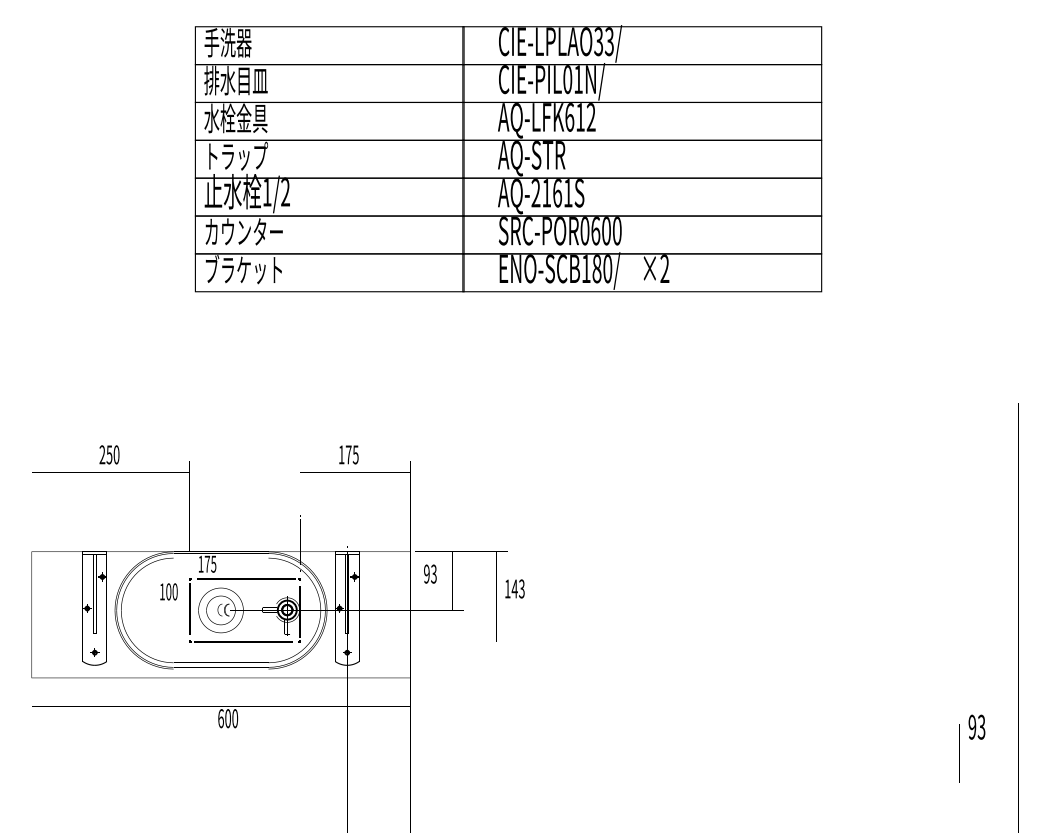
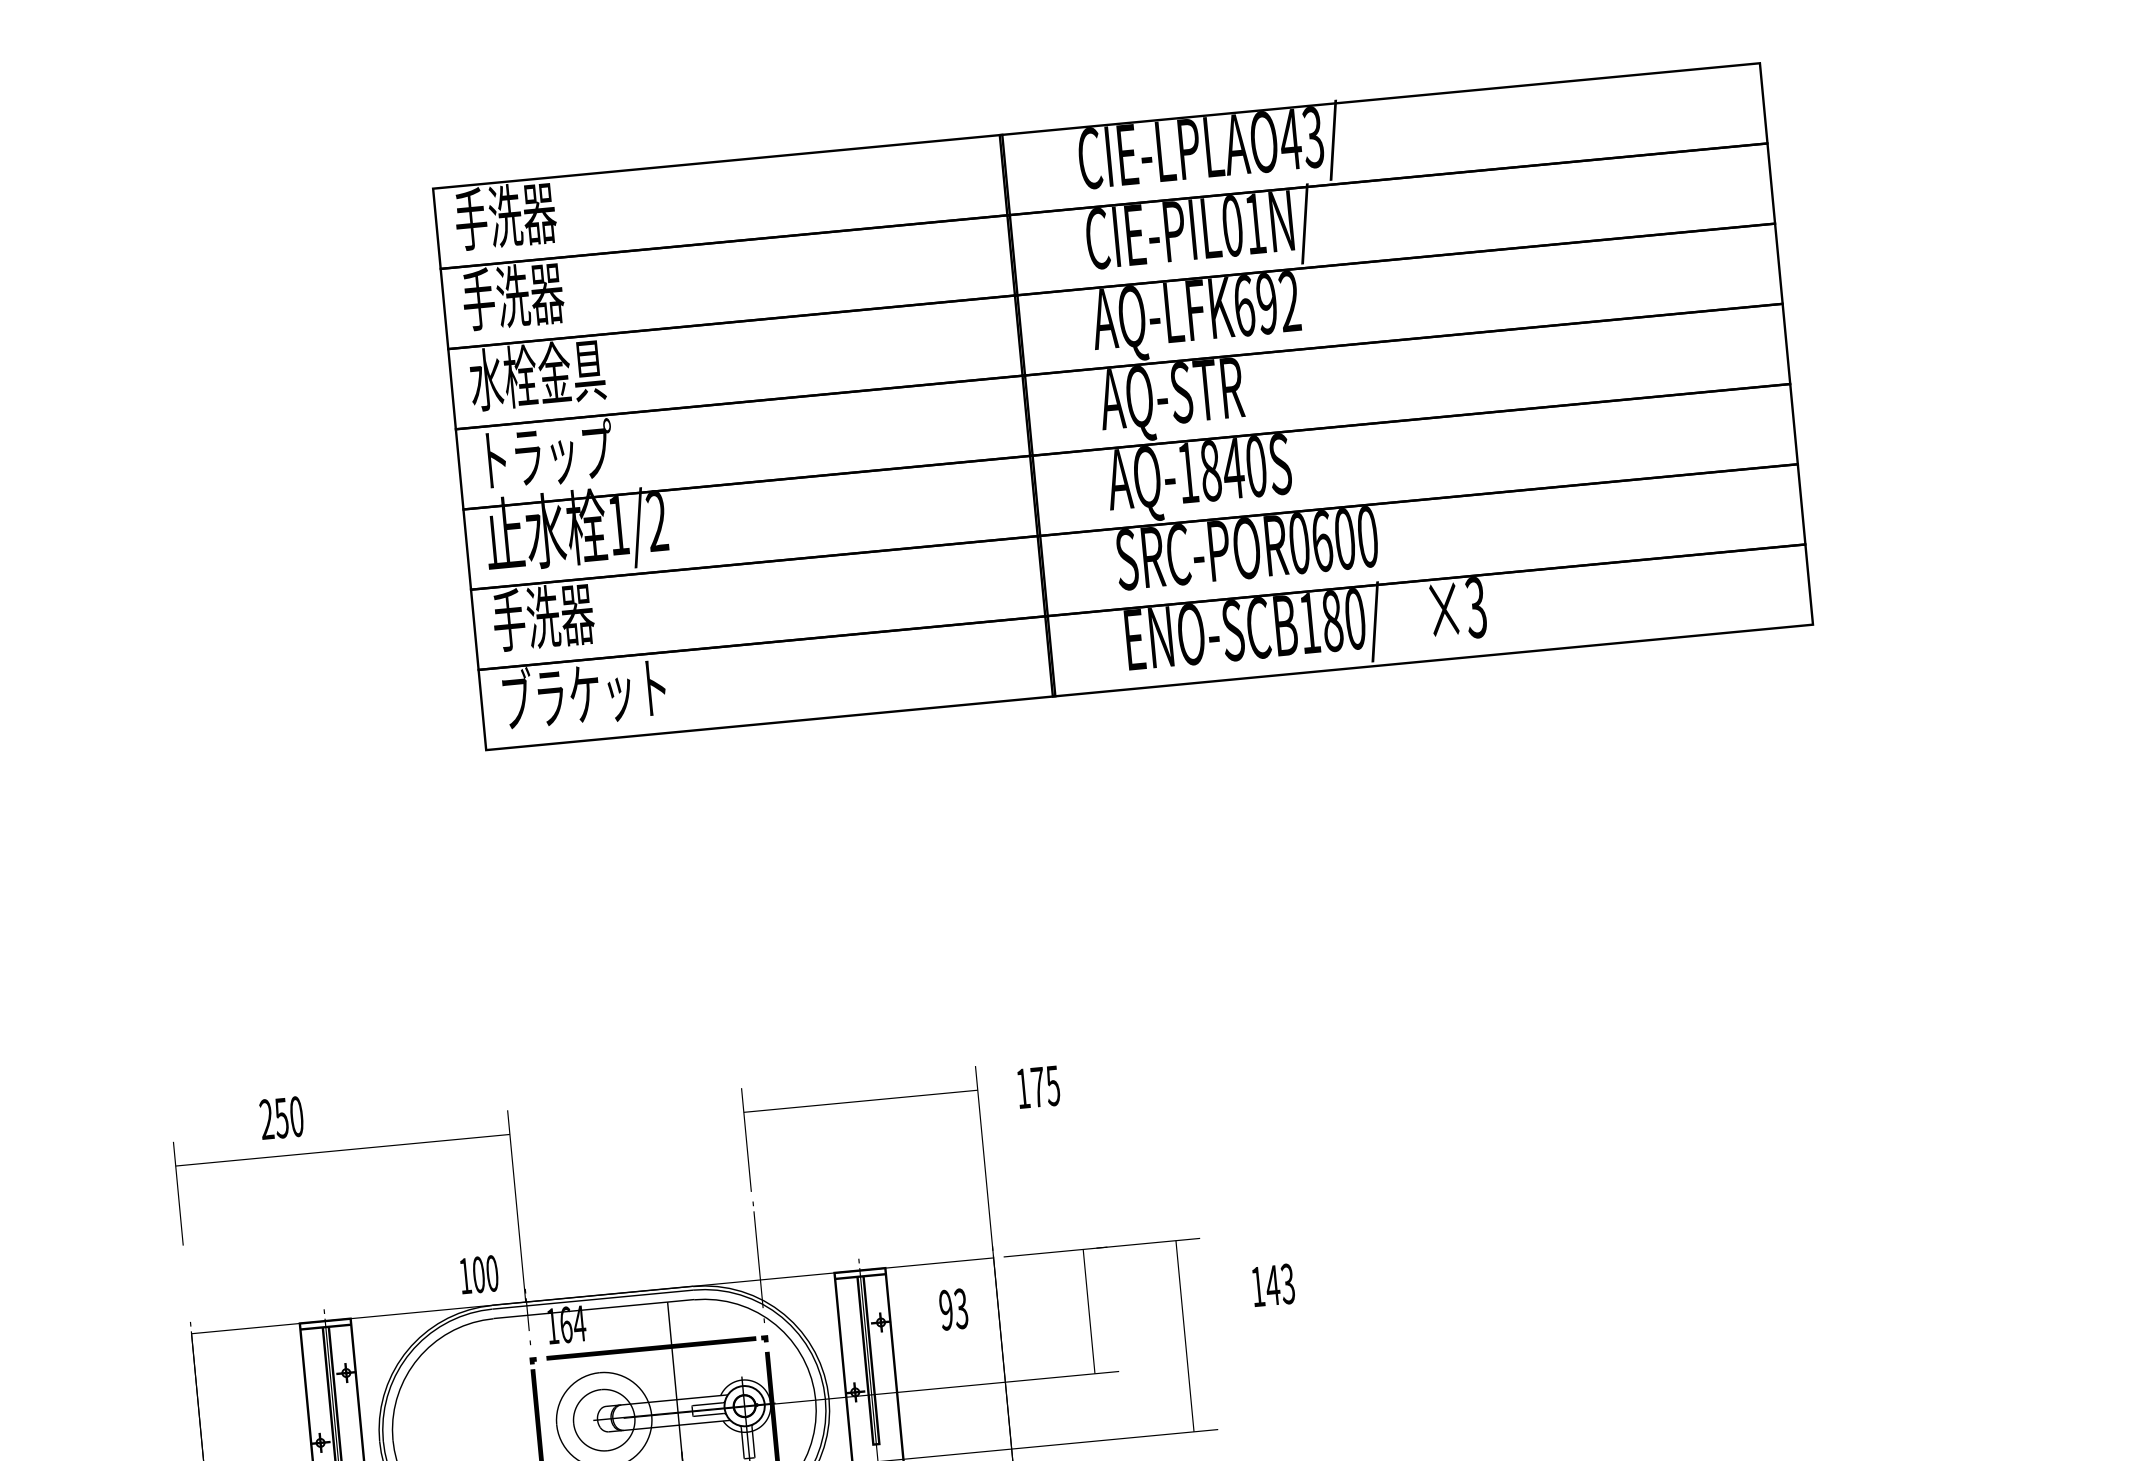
text: (598, 41) -> (1290, 139), CIE-LPLAO33/ -> CIE-LPLAO43/
text: (235, 80) -> (528, 294), 排水目皿 -> 手洗器
text: (580, 117) -> (1267, 303), AQ-LFK612 -> AQ-LFK692
text: (551, 193) -> (1220, 470), AQ-2161S -> AQ-1840S
text: (243, 231) -> (576, 612), カウンター -> 手洗器
text: (664, 269) -> (1475, 609), ×2 -> ×3
text: (109, 454) -> (281, 1117), moved
text: (348, 454) -> (1037, 1086), moved
text: (210, 563) -> (572, 1322), 175 -> 164
text: (430, 573) -> (953, 1308), moved
text: (514, 588) -> (1272, 1284), moved
text: (168, 591) -> (478, 1274), moved

